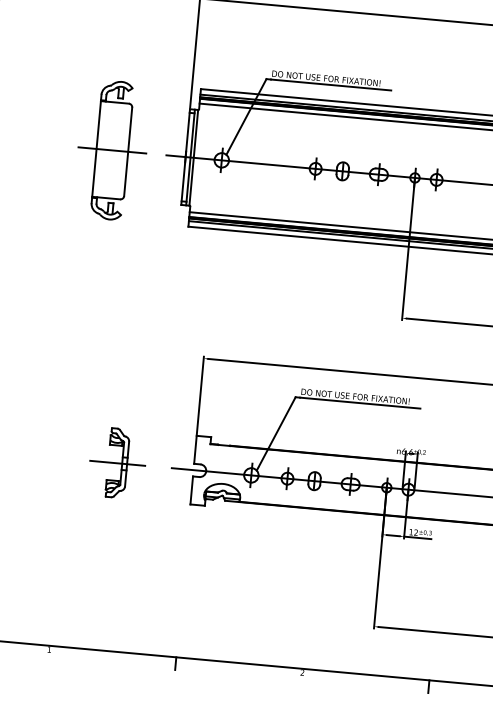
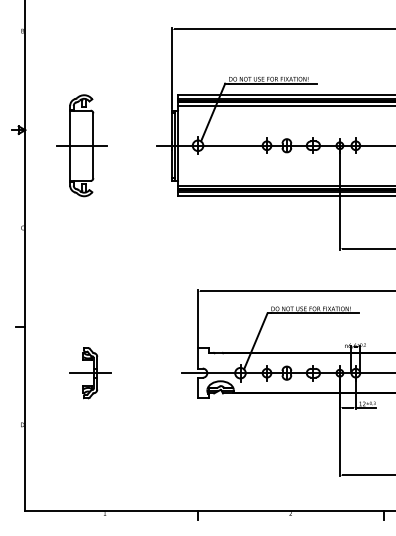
part: (112, 150) -> (81, 145), moved
part: (117, 463) -> (90, 373), moved

